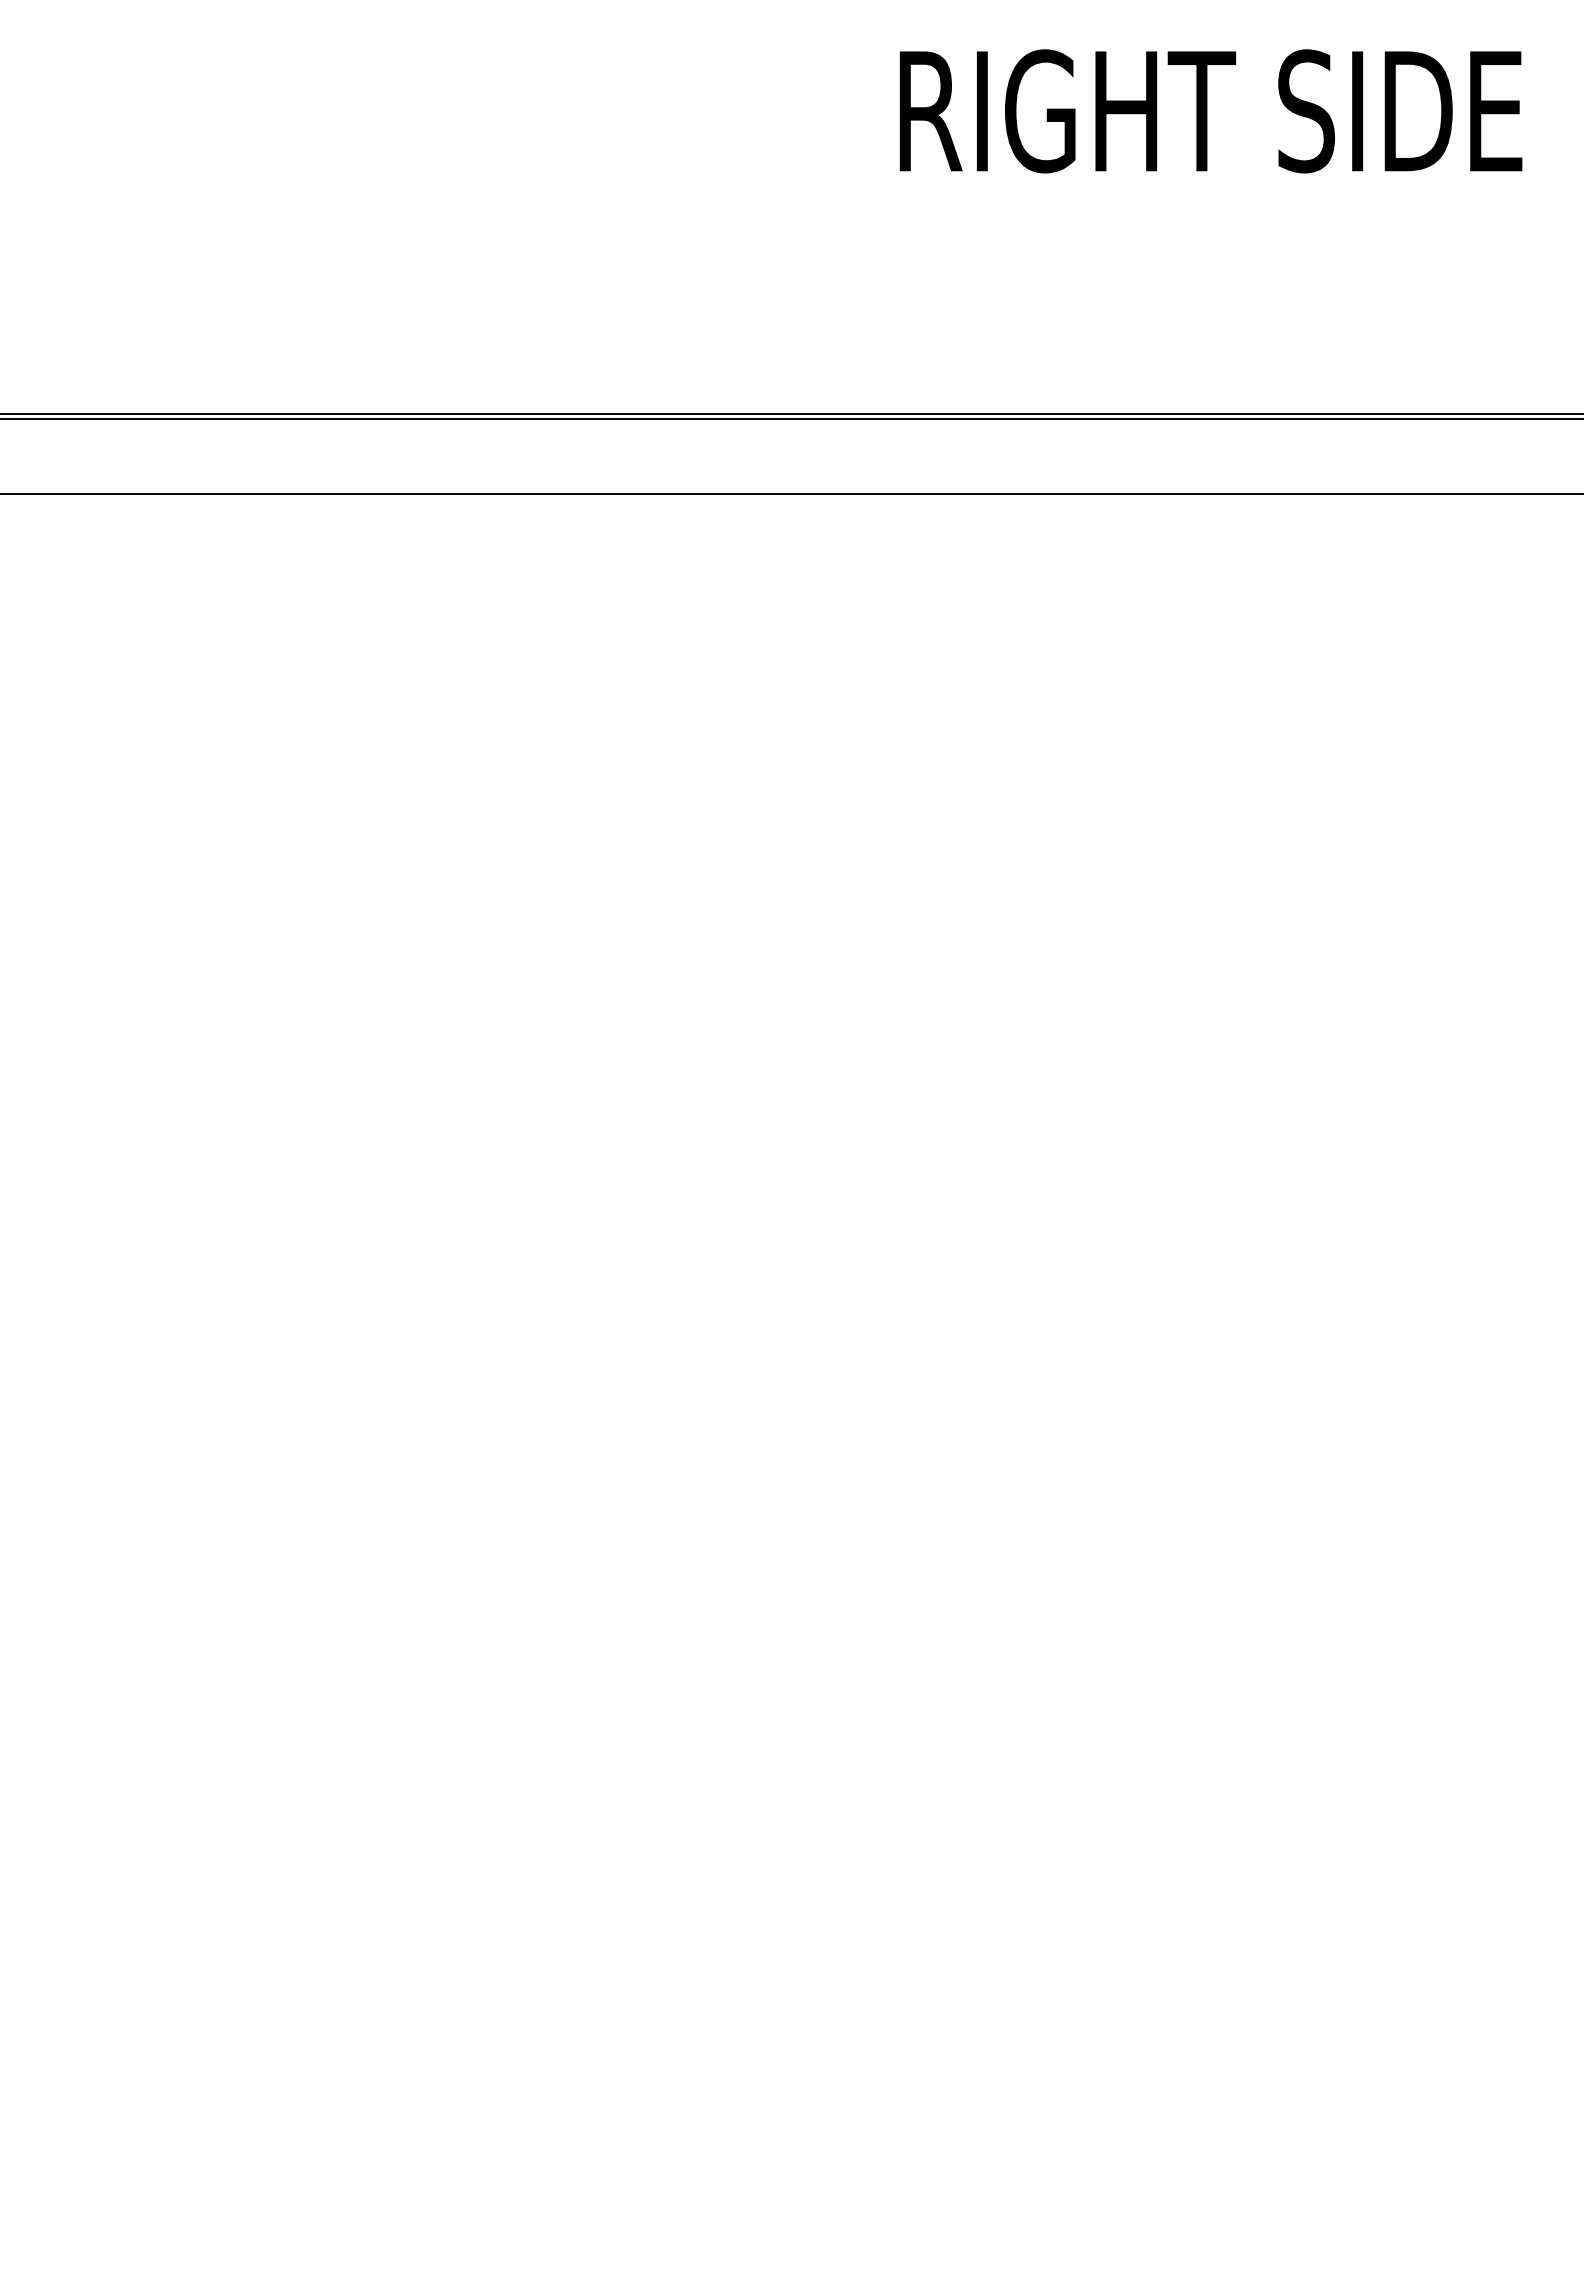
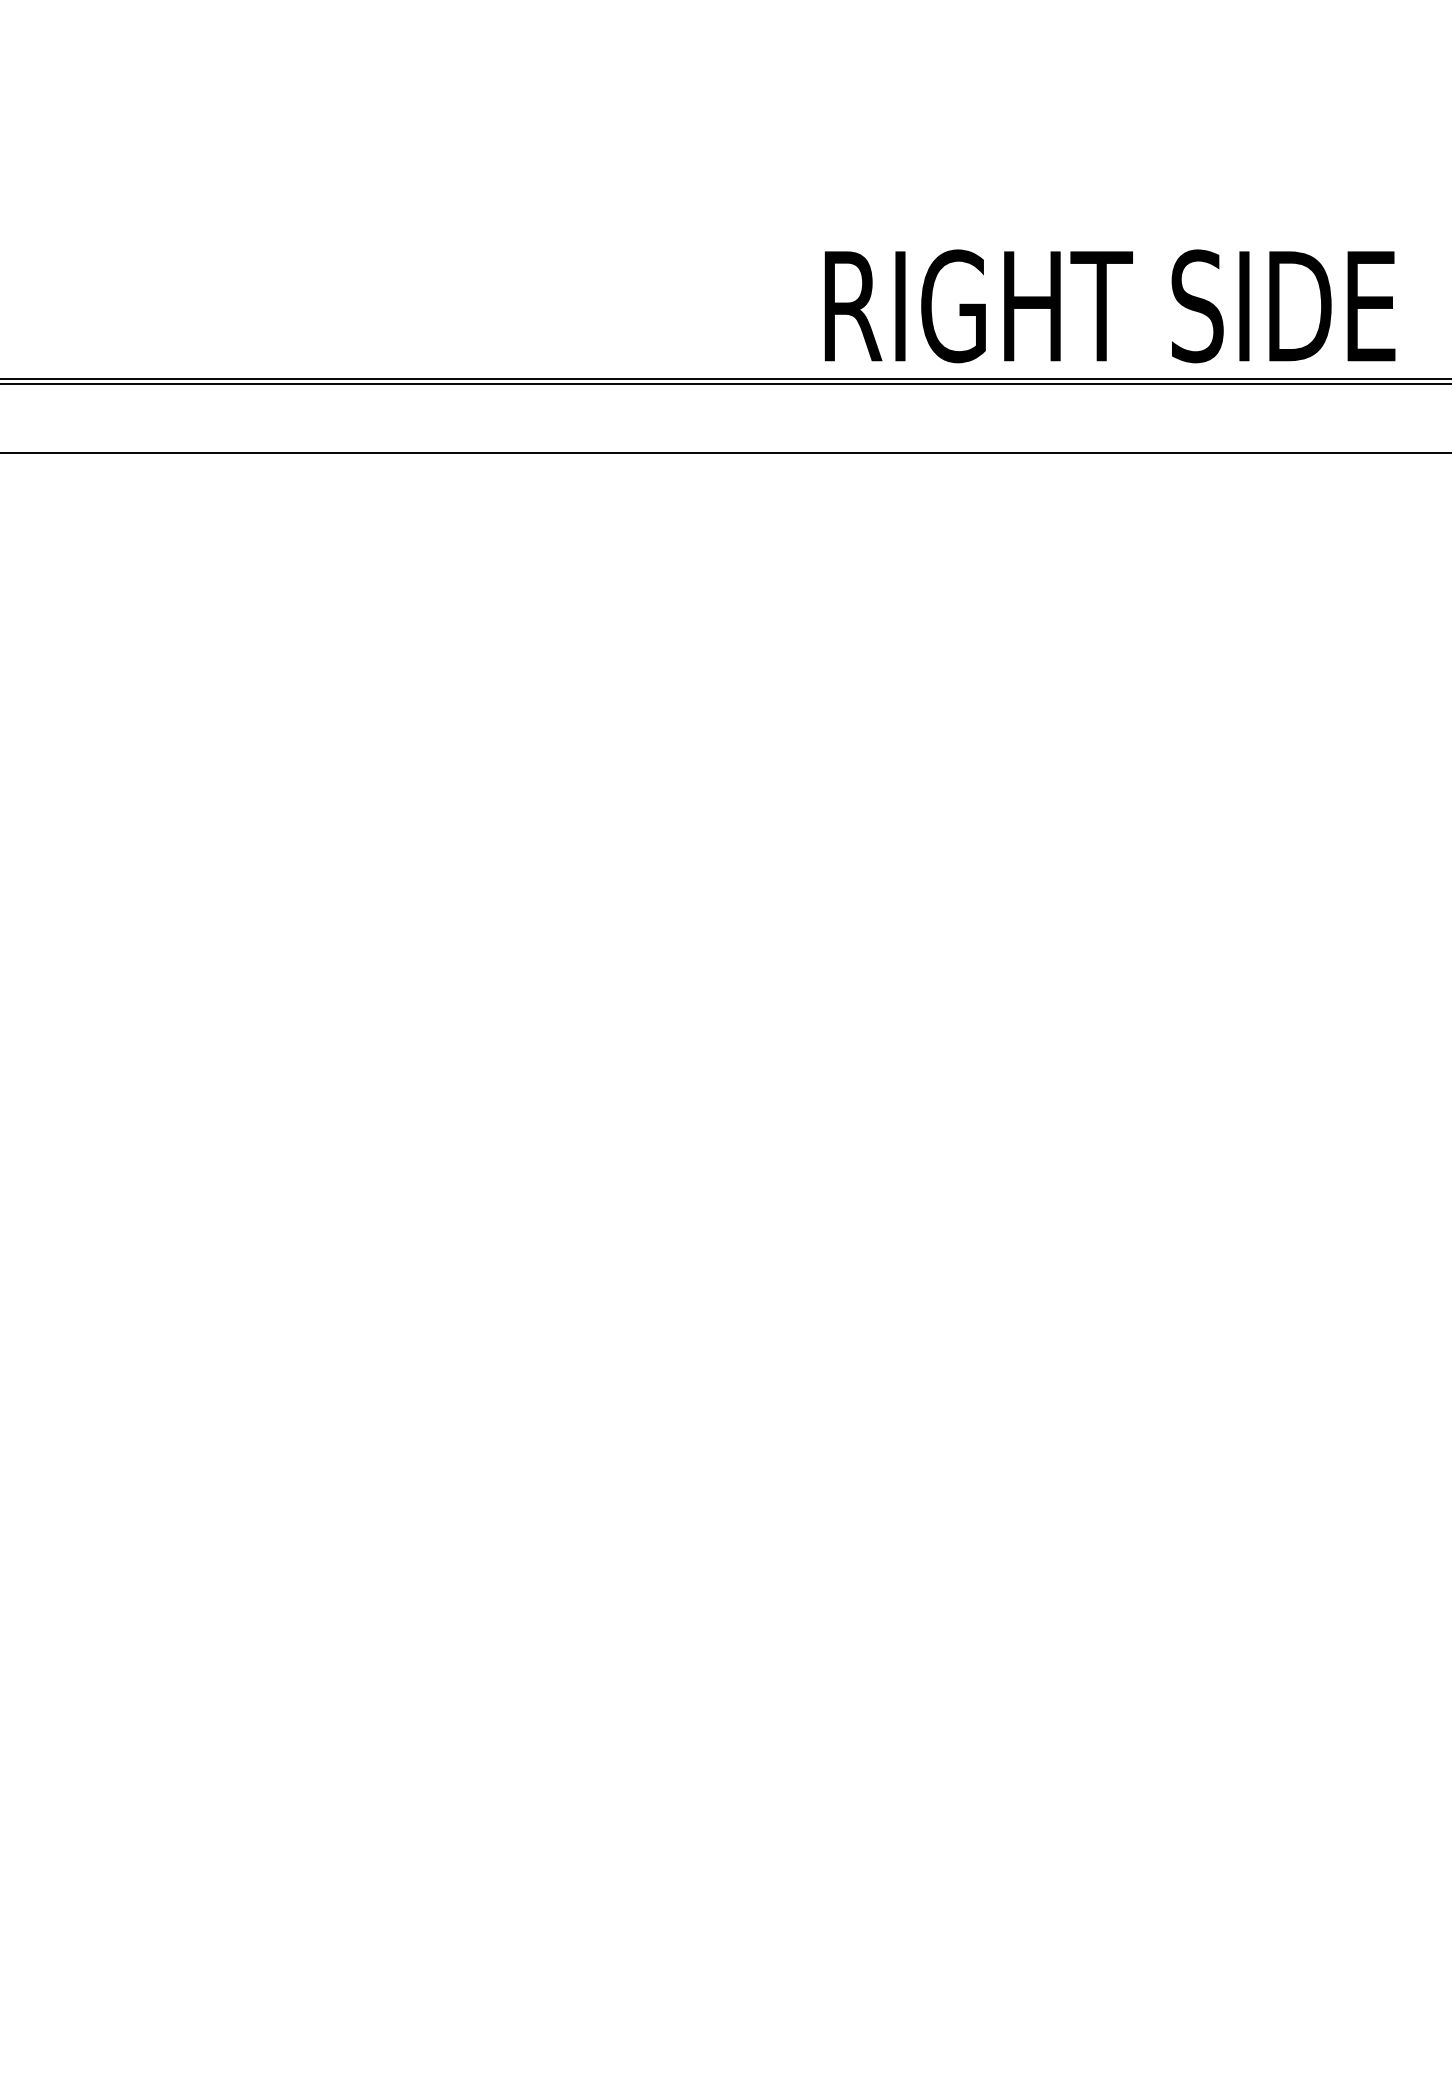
text: (1210, 111) -> (1109, 306), moved

